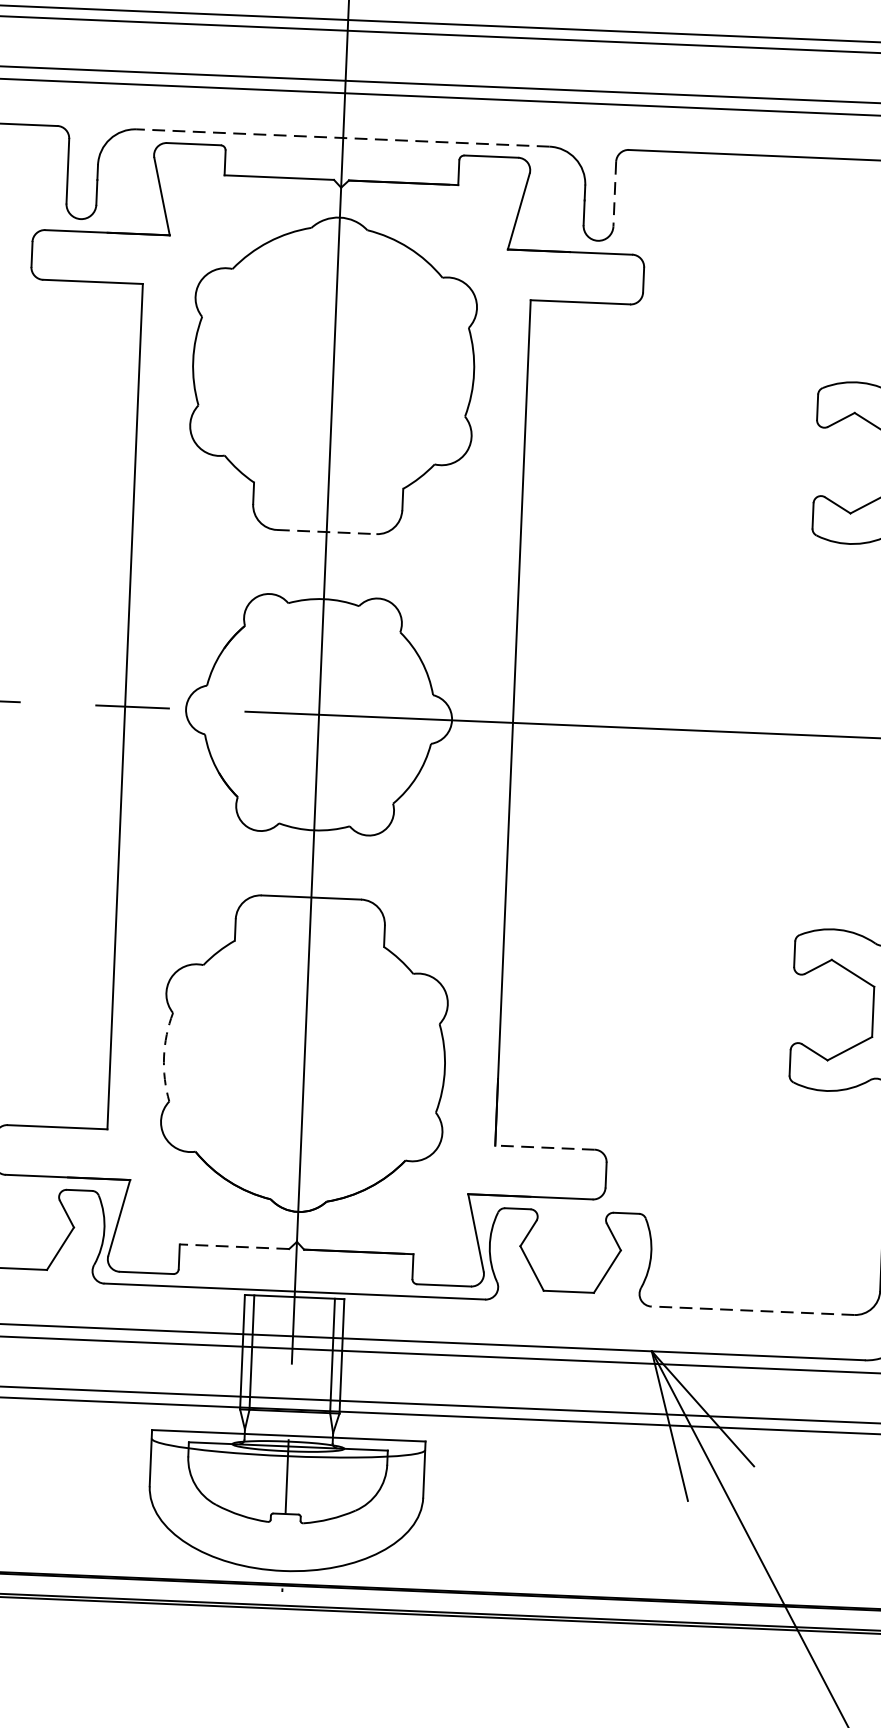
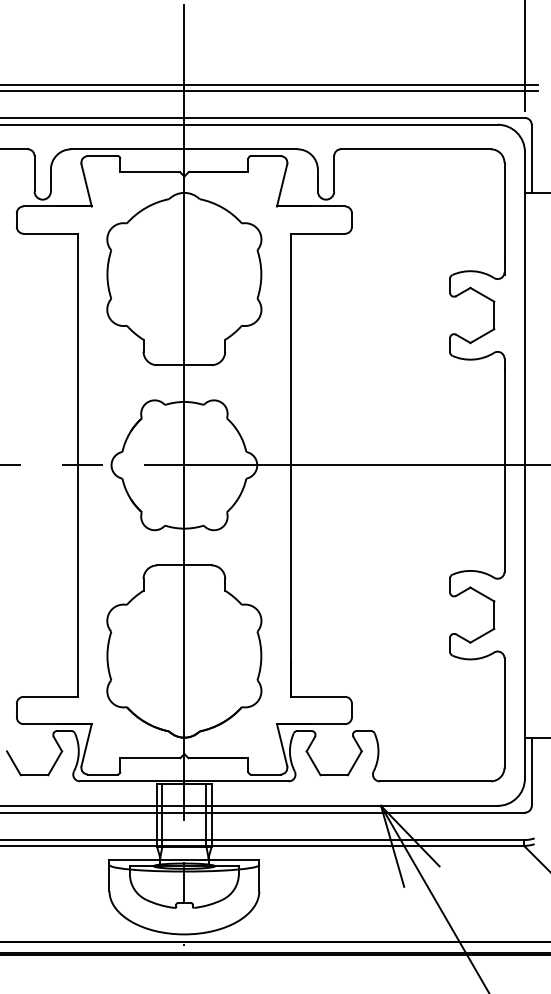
line: (341, 138) -> (183, 149), dashed -> solid
line: (615, 193) -> (334, 173), dashed -> solid
line: (326, 532) -> (184, 365), dashed -> solid
arc: (164, 1057) -> (107, 656), dashed -> solid
line: (544, 1146) -> (317, 696), dashed -> solid
line: (234, 1247) -> (150, 758), dashed -> solid
line: (753, 1311) -> (435, 781), dashed -> solid

